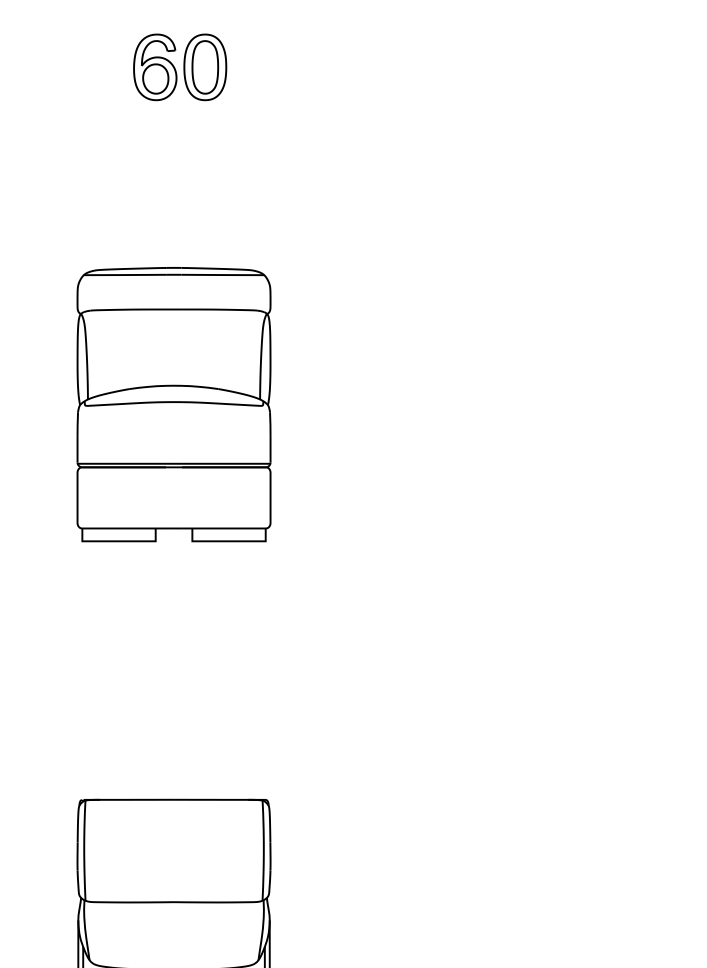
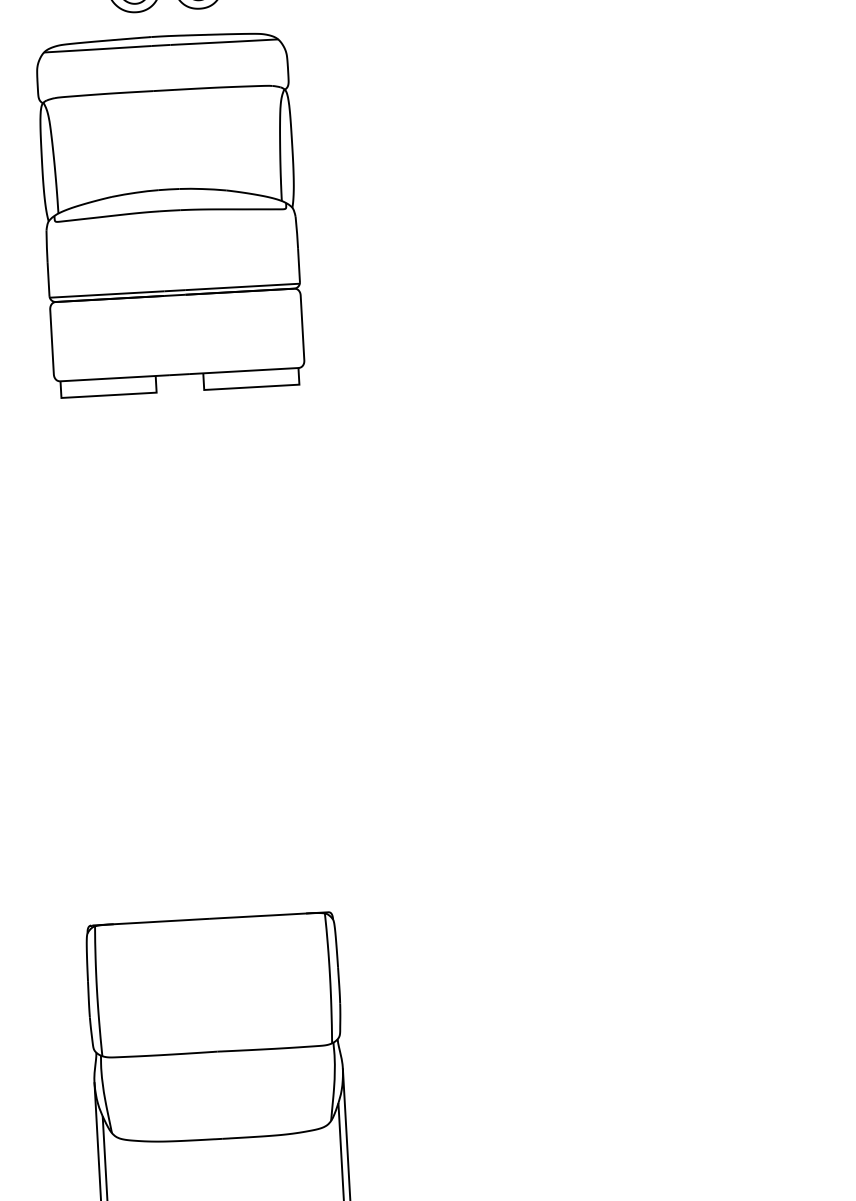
part: (173, 404) -> (169, 213), moved

